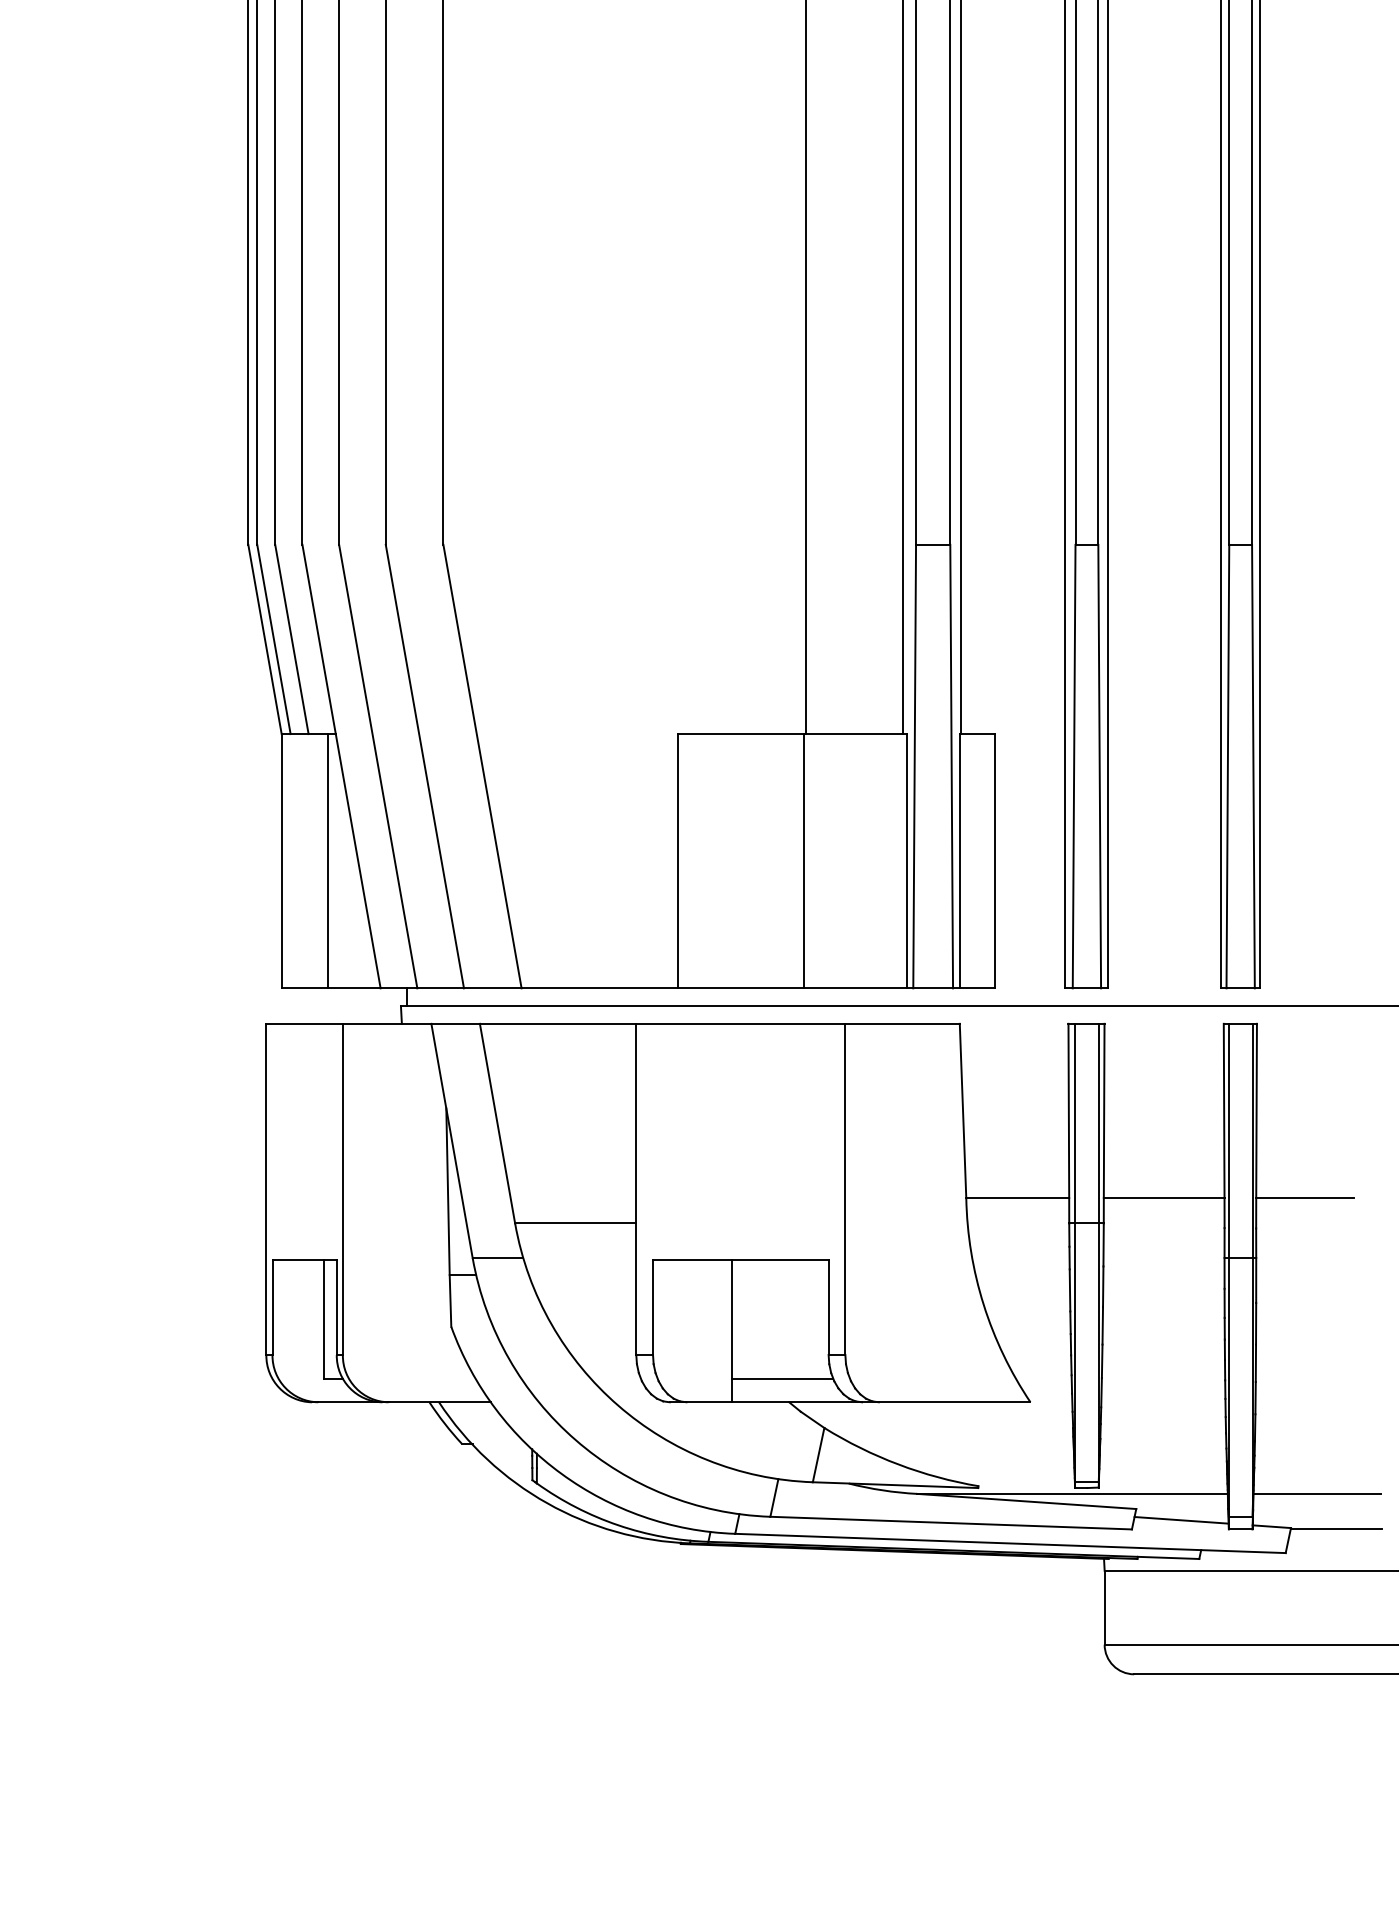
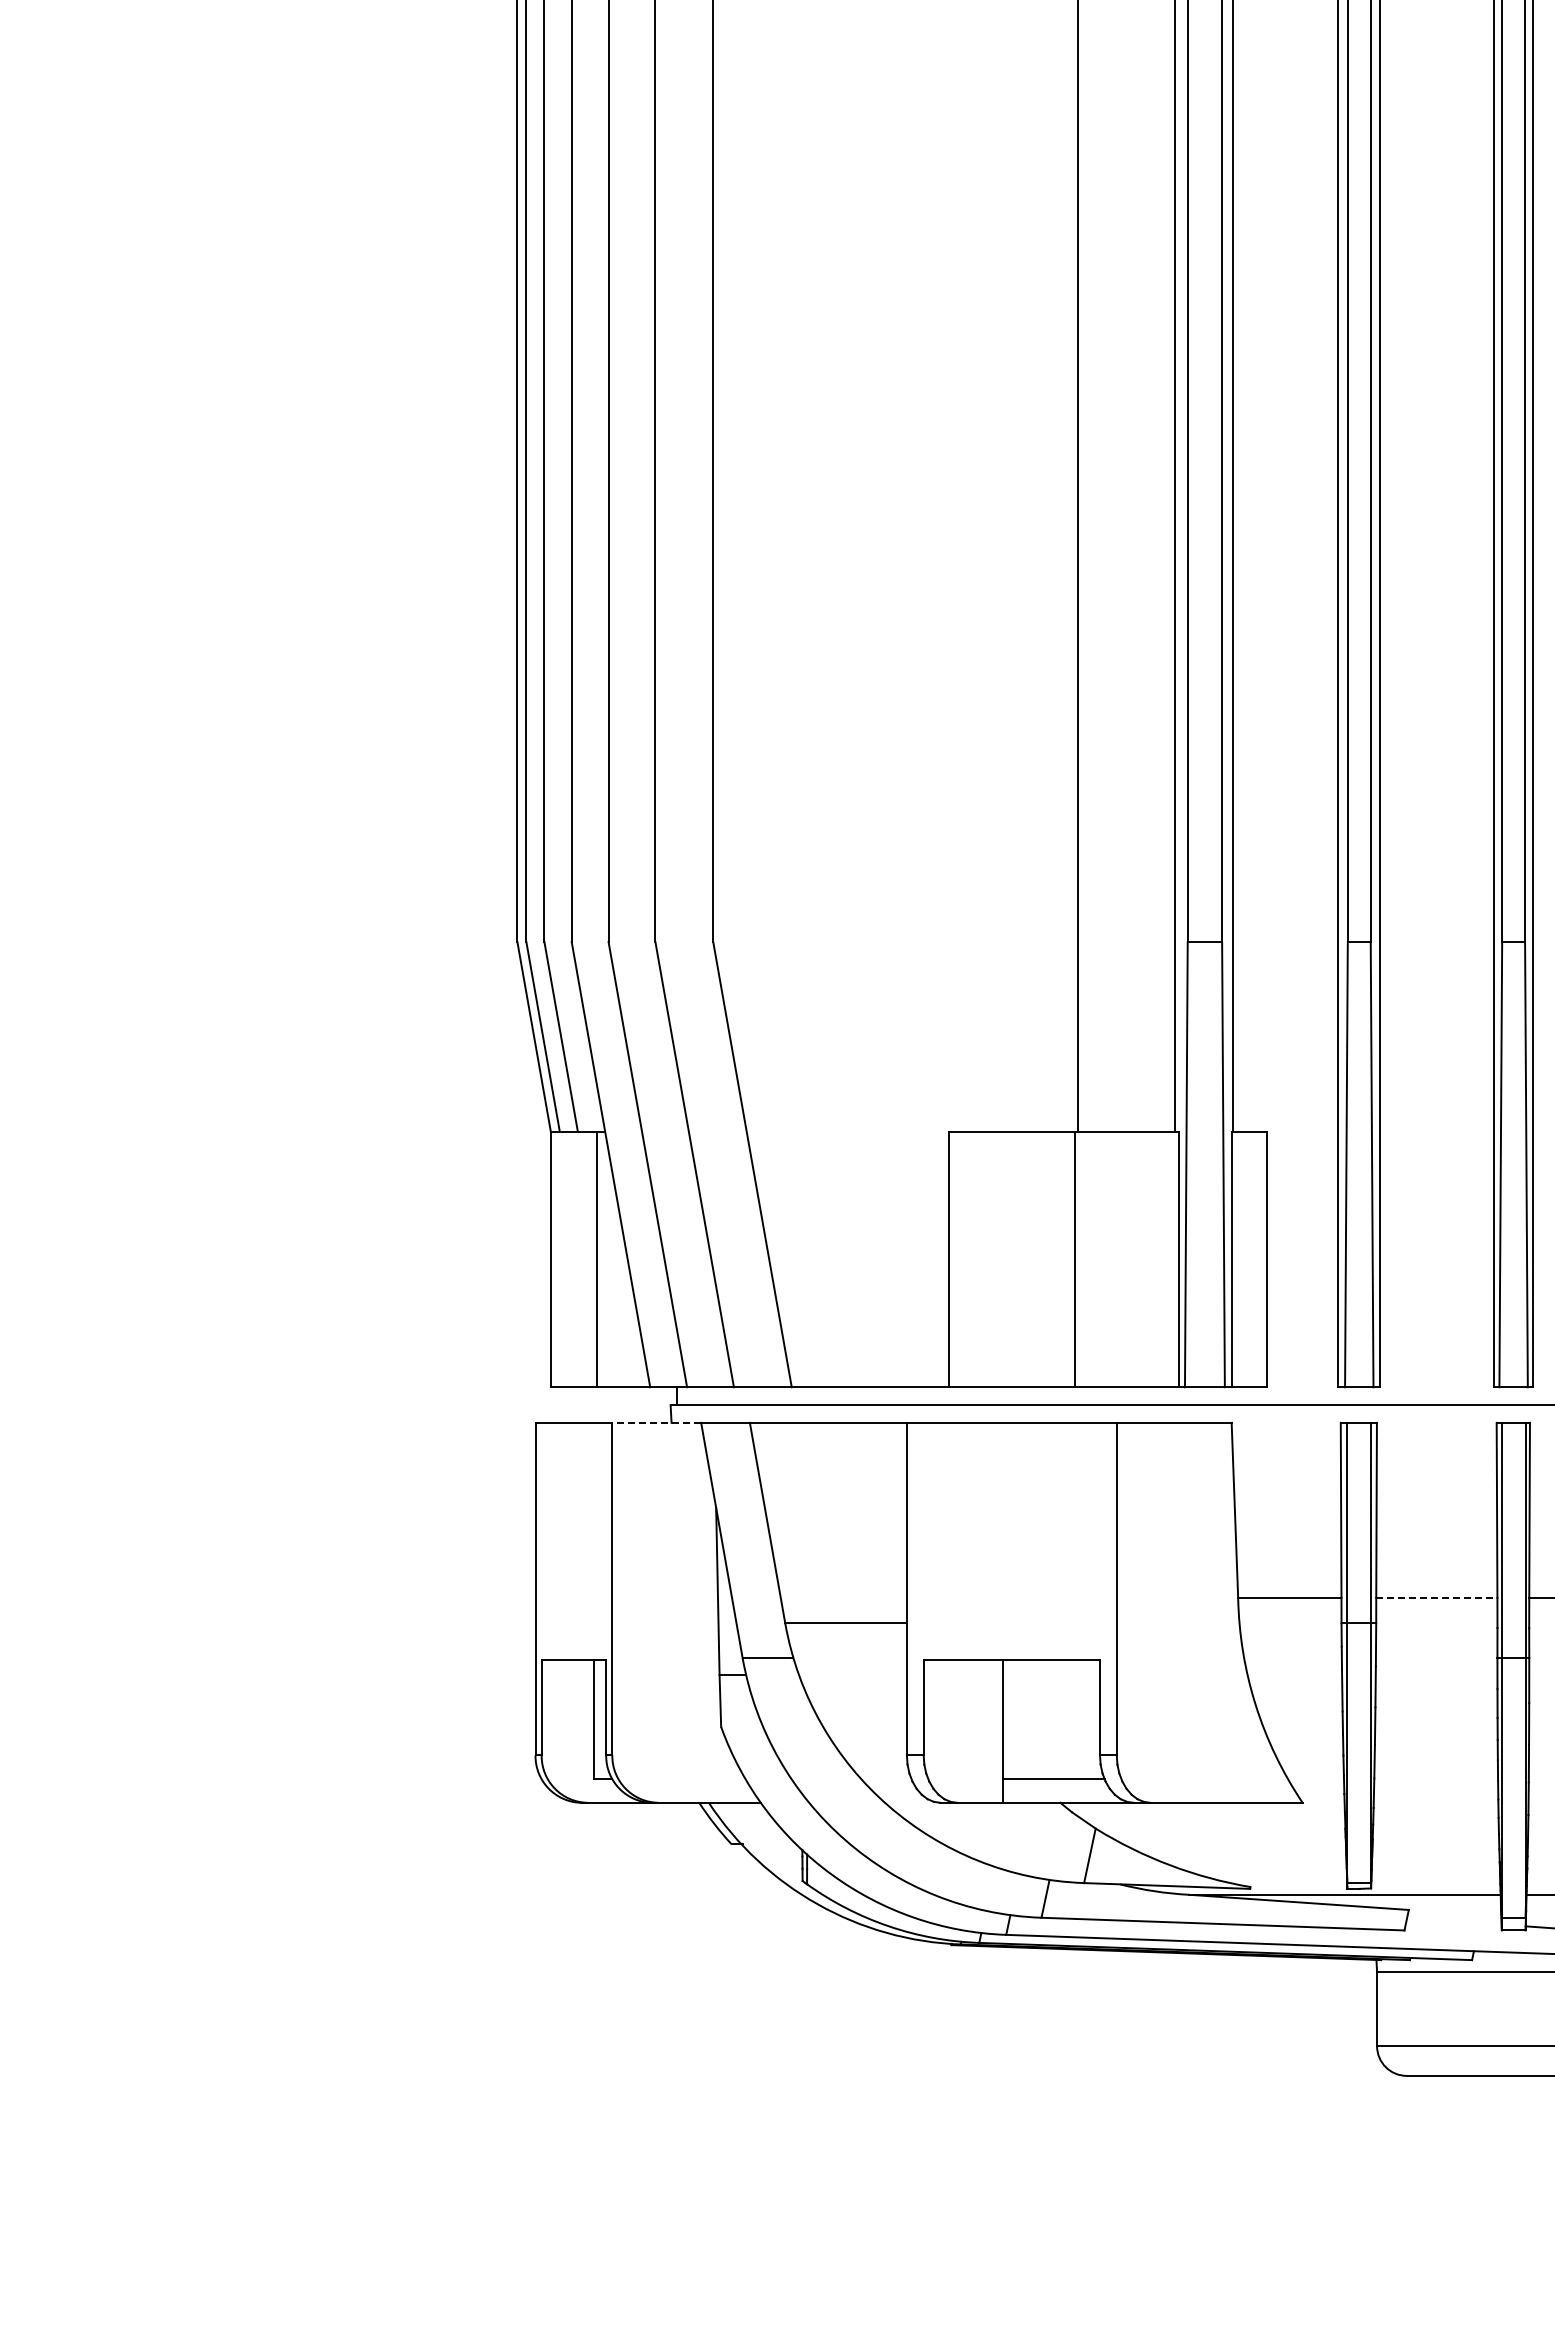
line: (386, 1023) -> (656, 1422), solid -> dashed
line: (1163, 1197) -> (1436, 1597), solid -> dashed
line: (1181, 1519) -> (1454, 1920), removed

